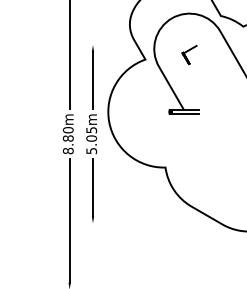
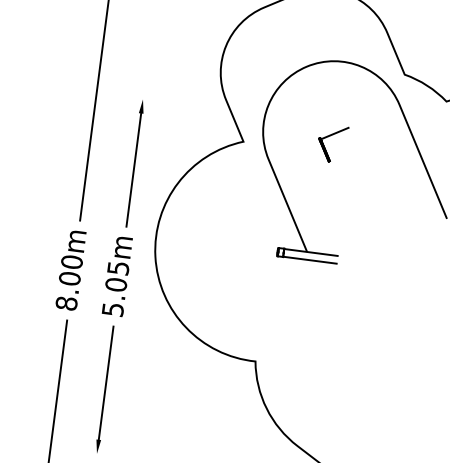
text: (68, 138) -> (70, 278), 8.80m -> 8.00m

